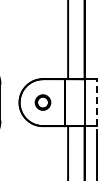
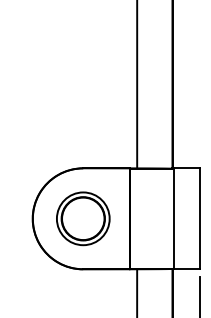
part: (42, 102) -> (82, 218), size x1.67
line: (97, 102) -> (200, 218), dashed -> solid

